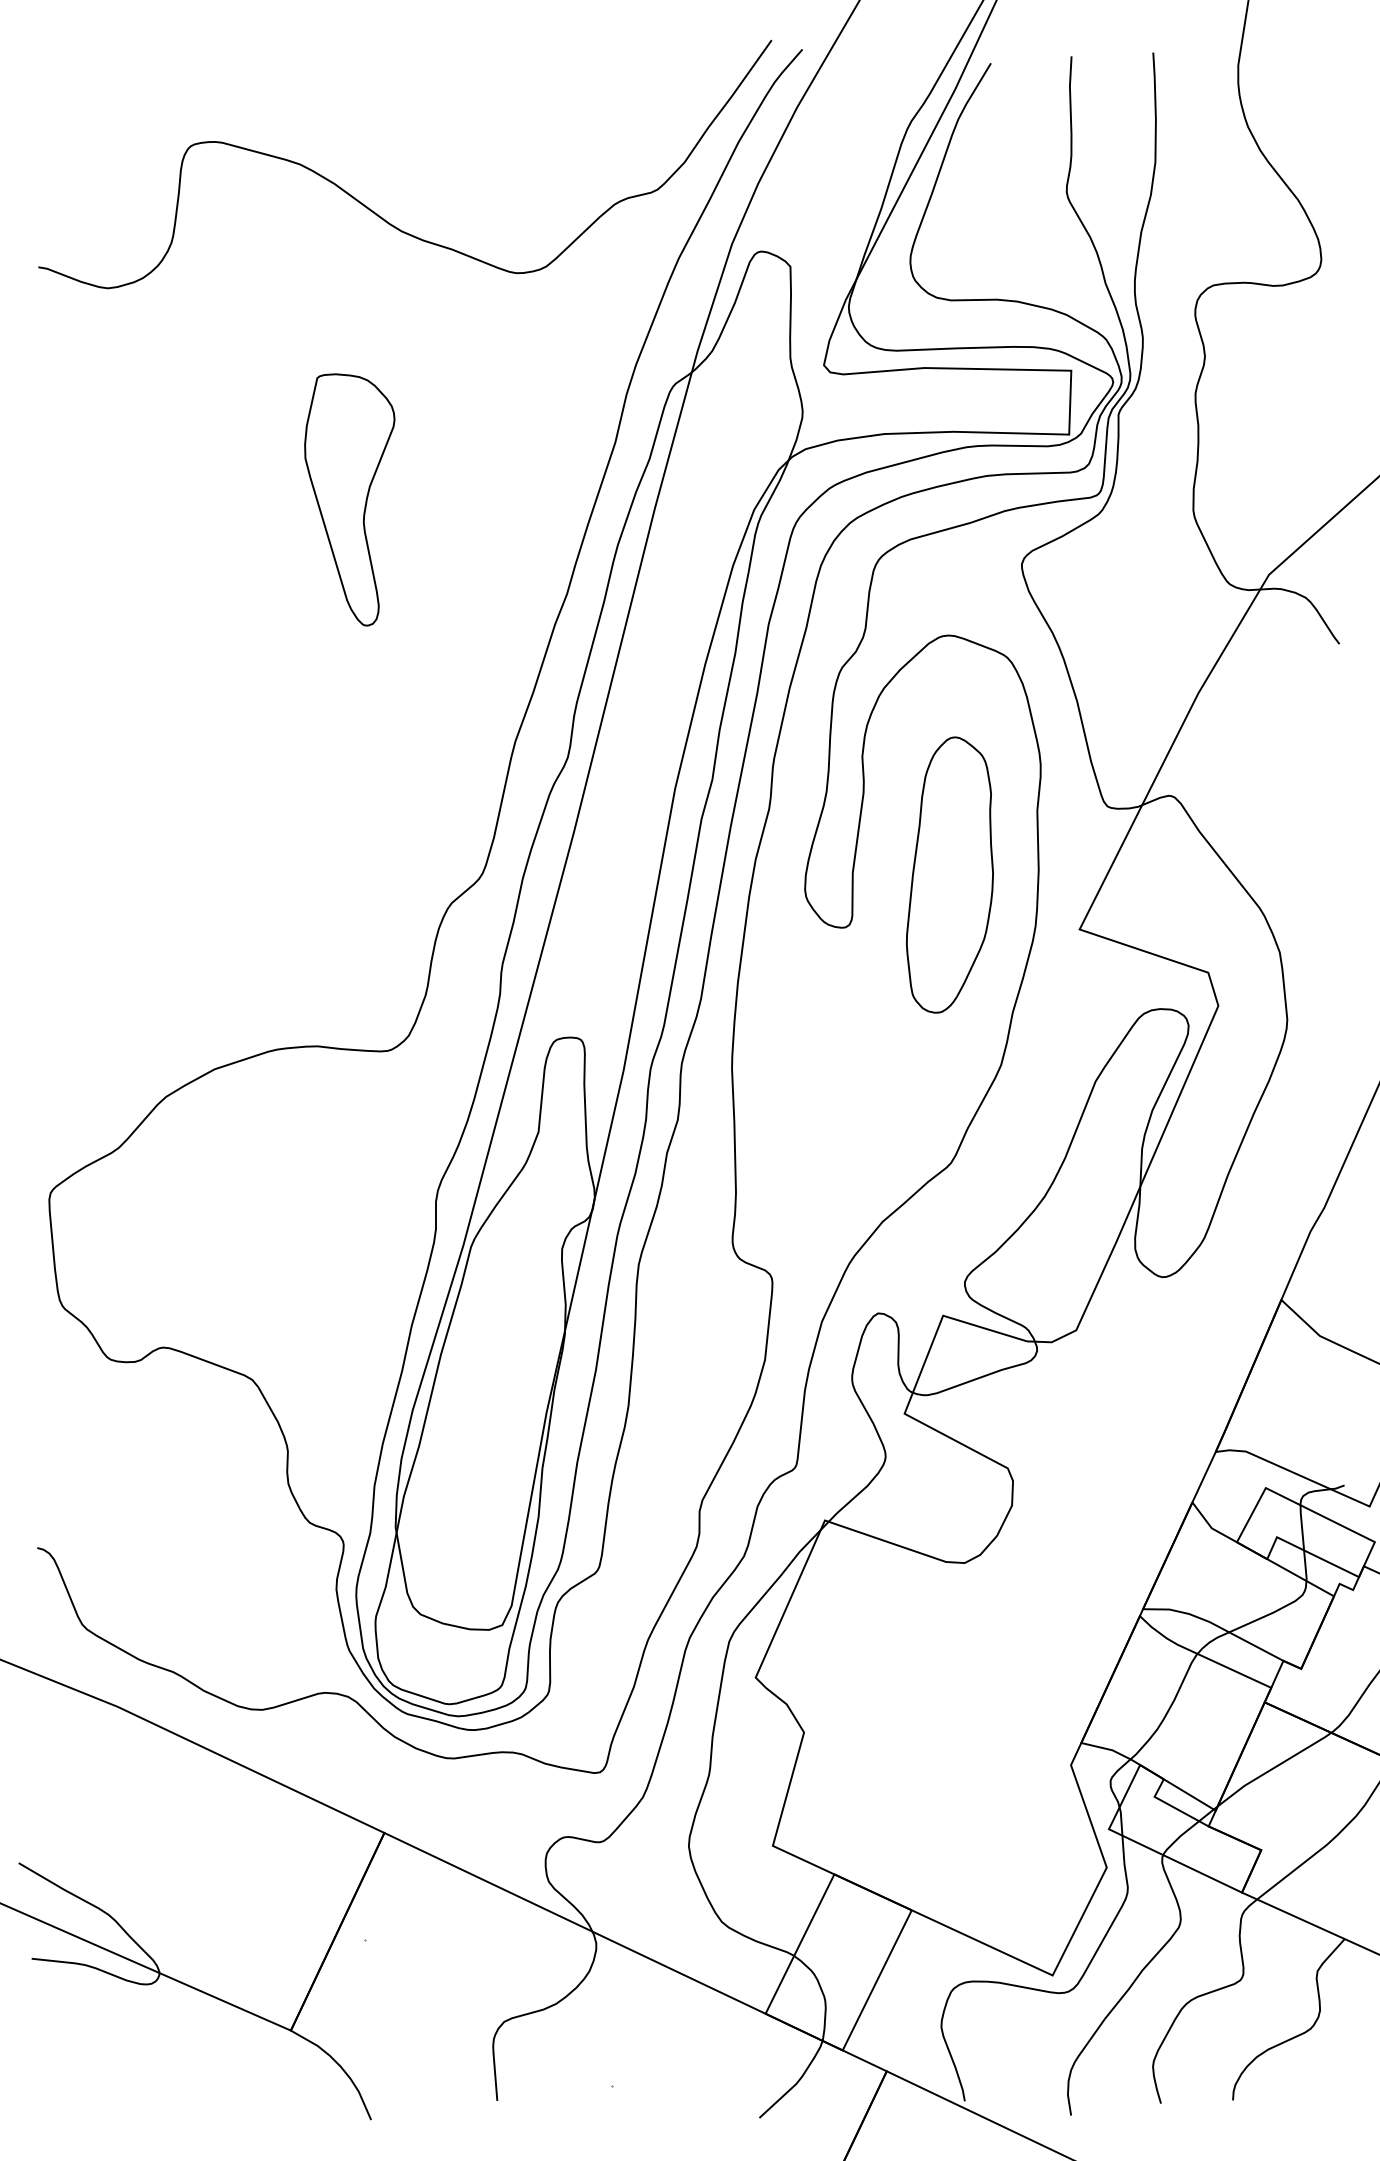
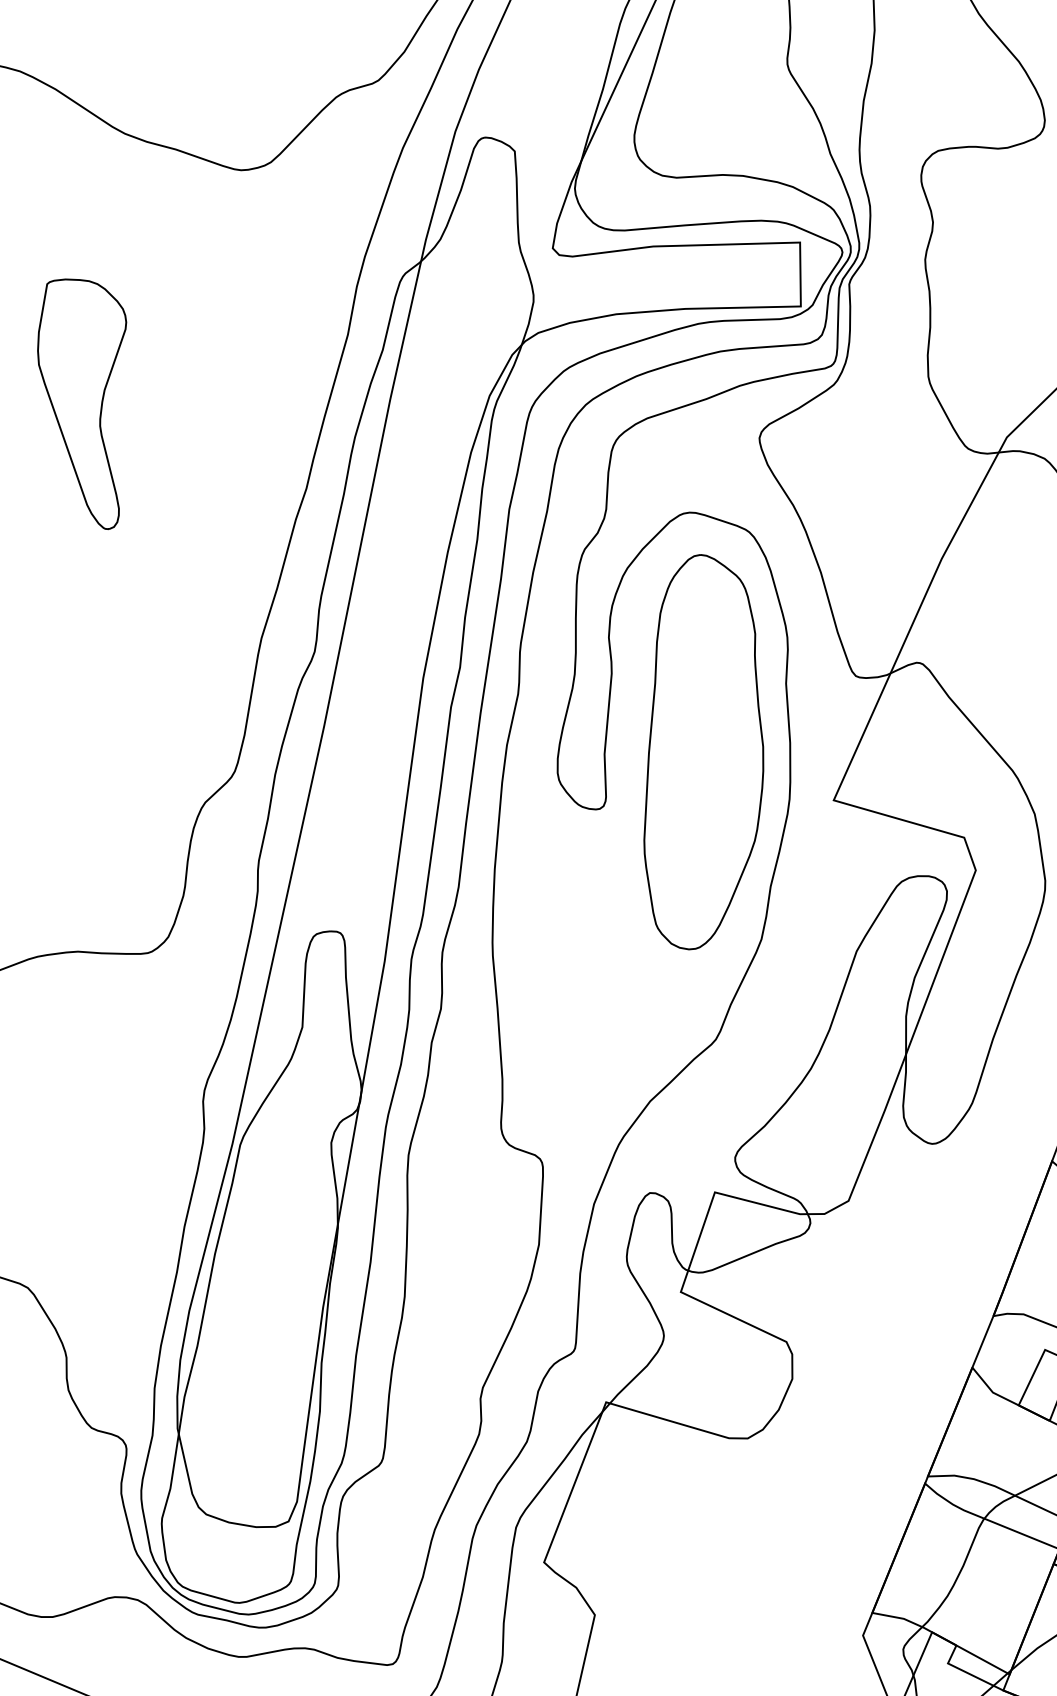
part: (949, 874) -> (701, 751), size x1.43

